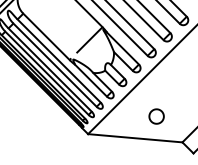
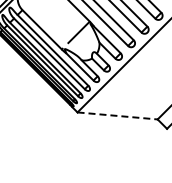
part: (156, 116) -> (135, 97), removed
line: (136, 137) -> (118, 115), solid -> dashed

